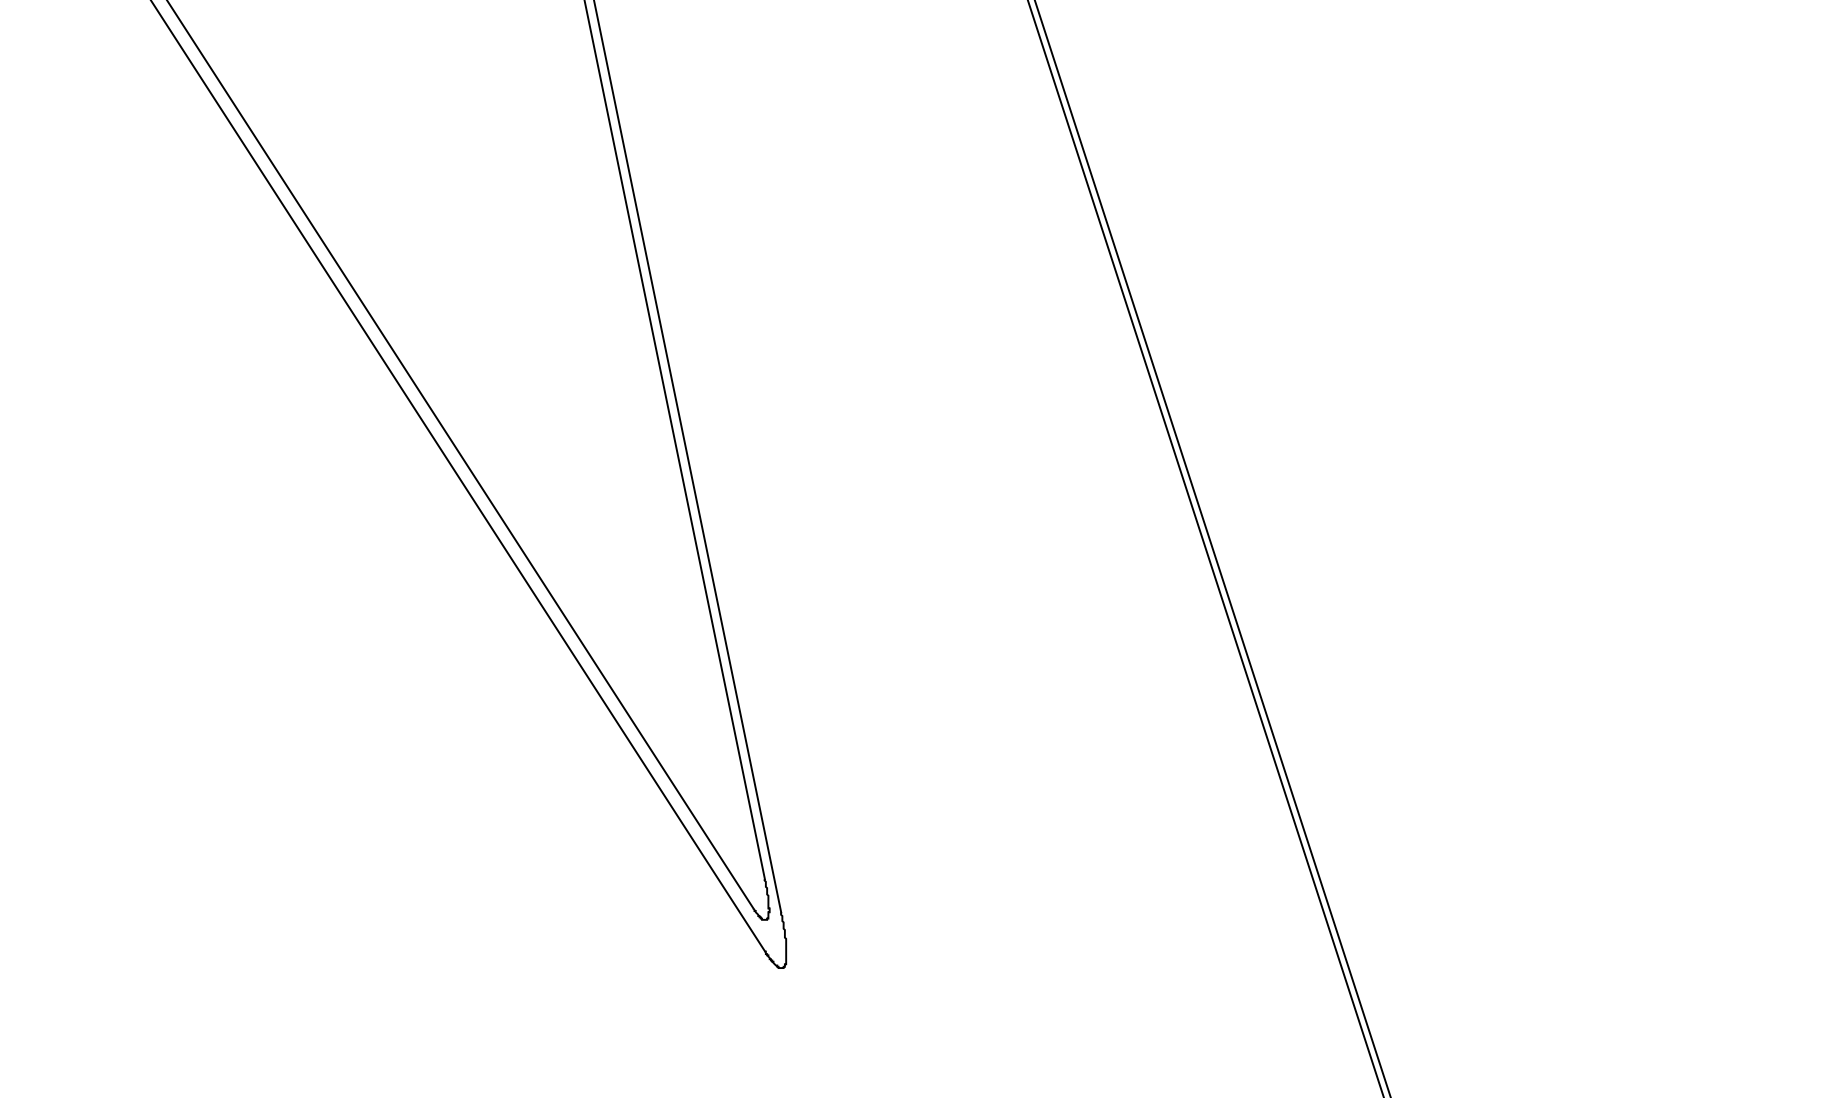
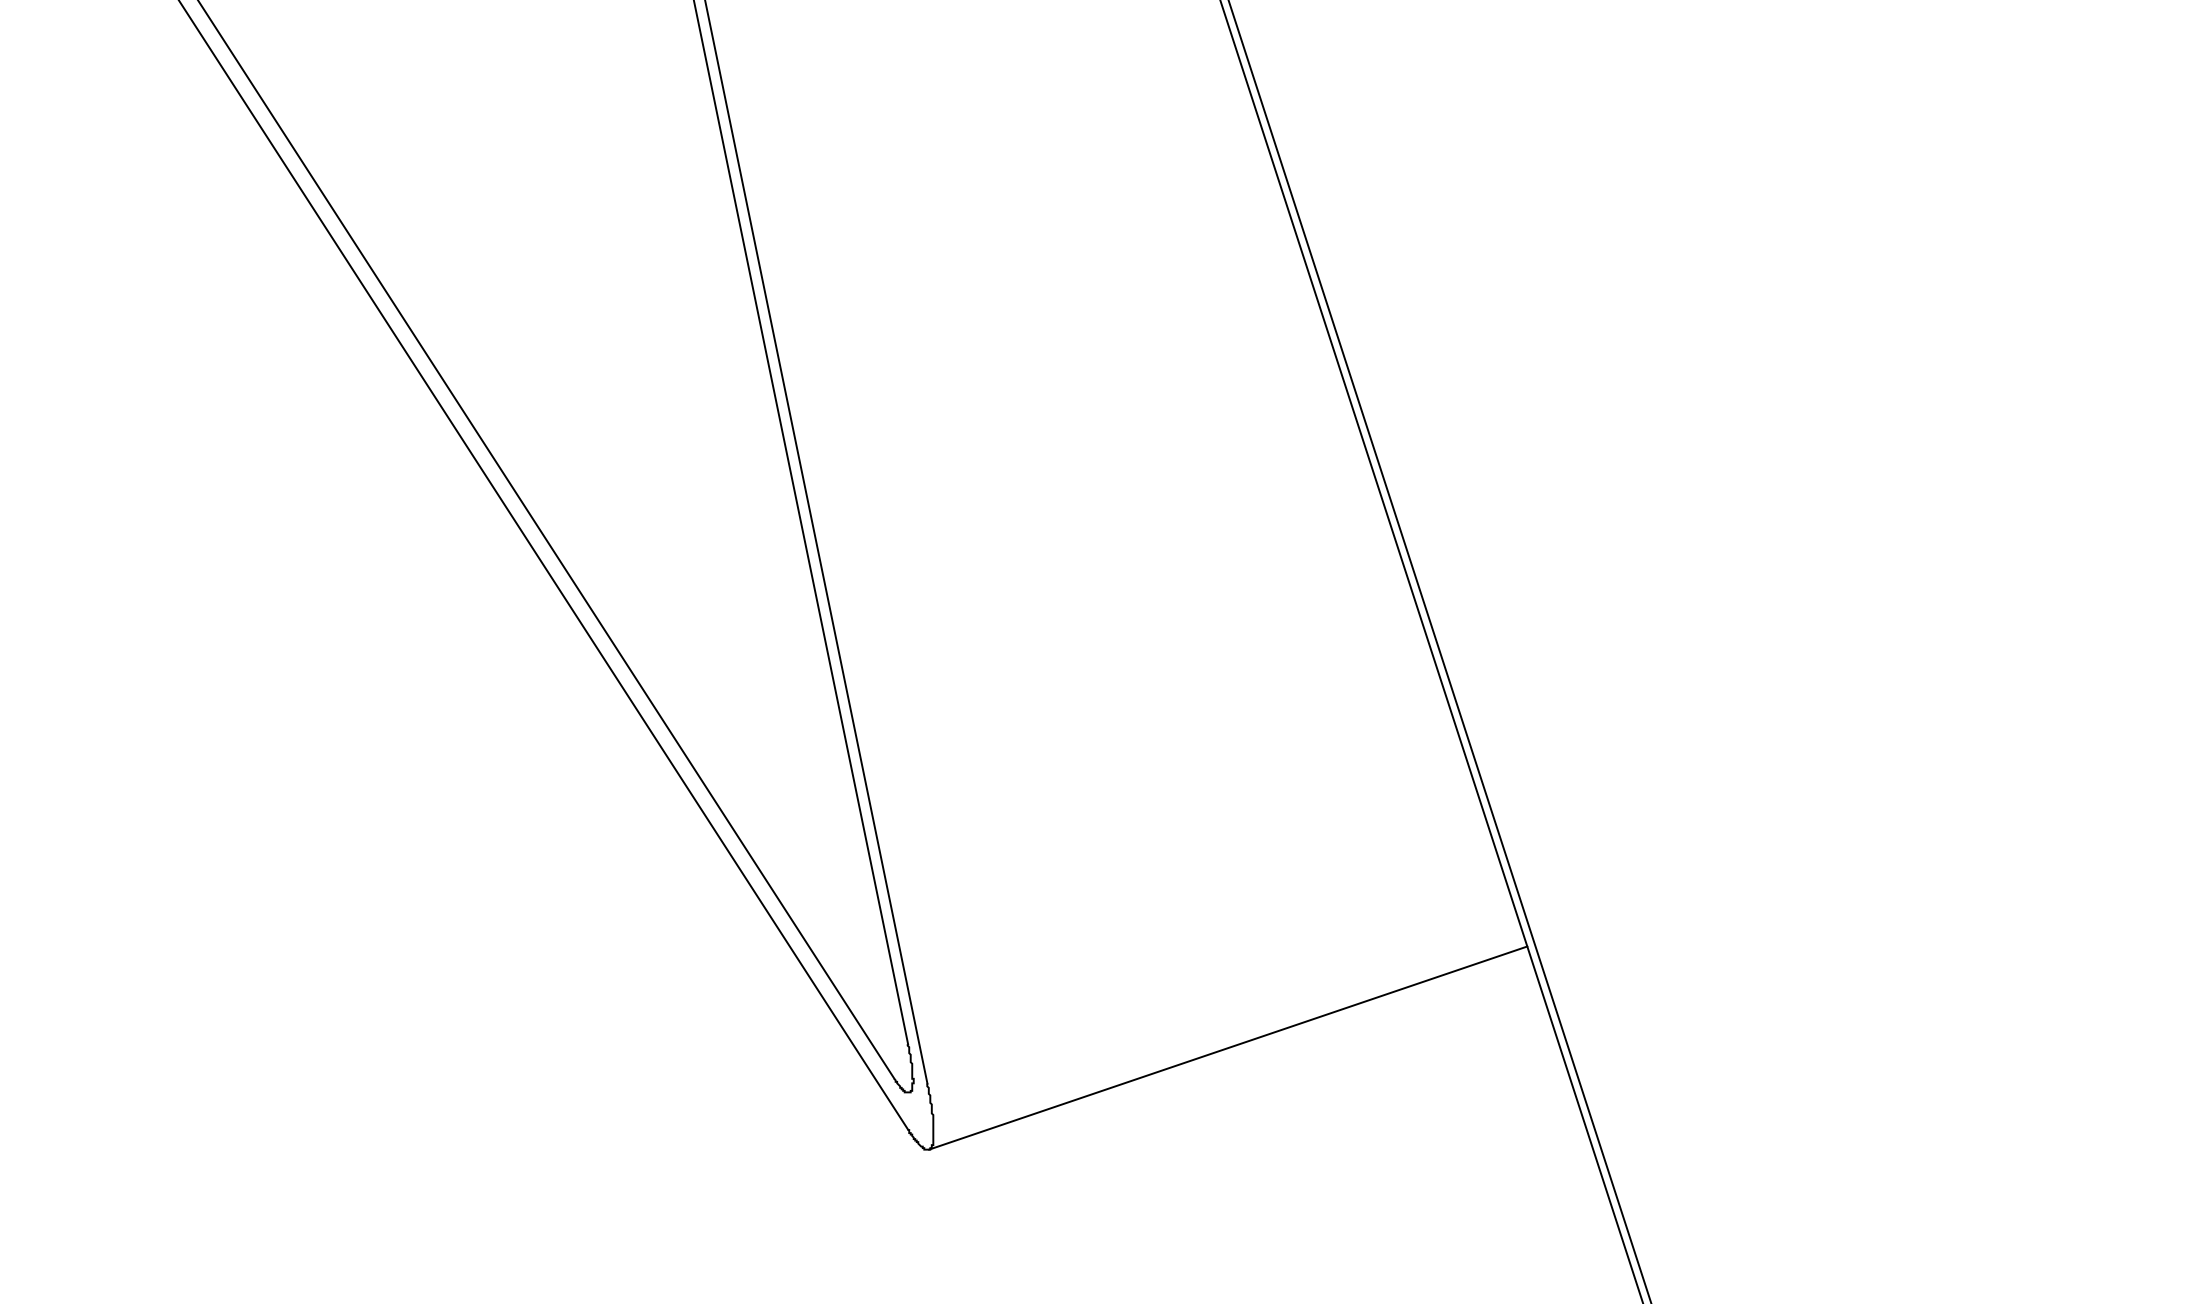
line: (1034, 882) -> (1228, 1047), added

